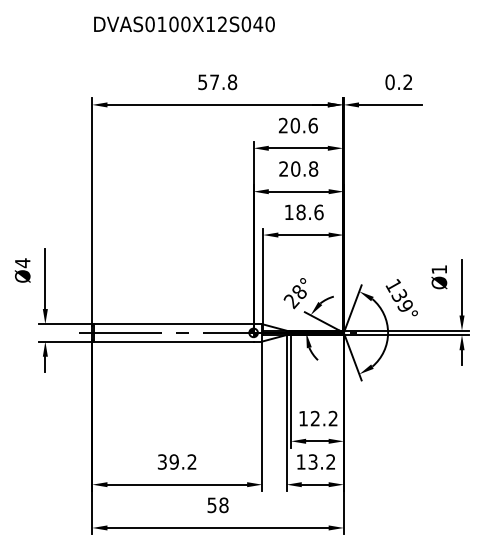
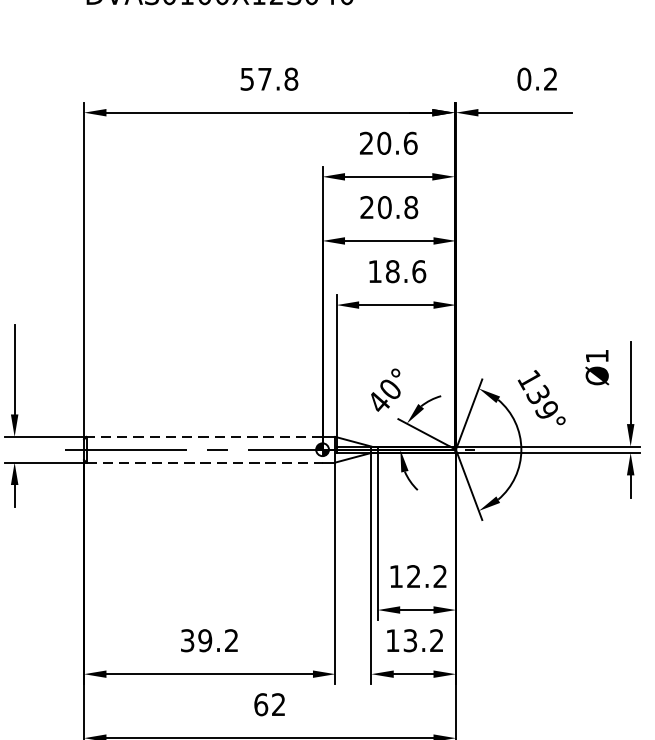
text: (294, 297) -> (383, 397), 28° -> 40°
line: (173, 324) -> (204, 437), solid -> dashed
line: (173, 341) -> (204, 462), solid -> dashed
text: (217, 505) -> (269, 704), 58 -> 62

